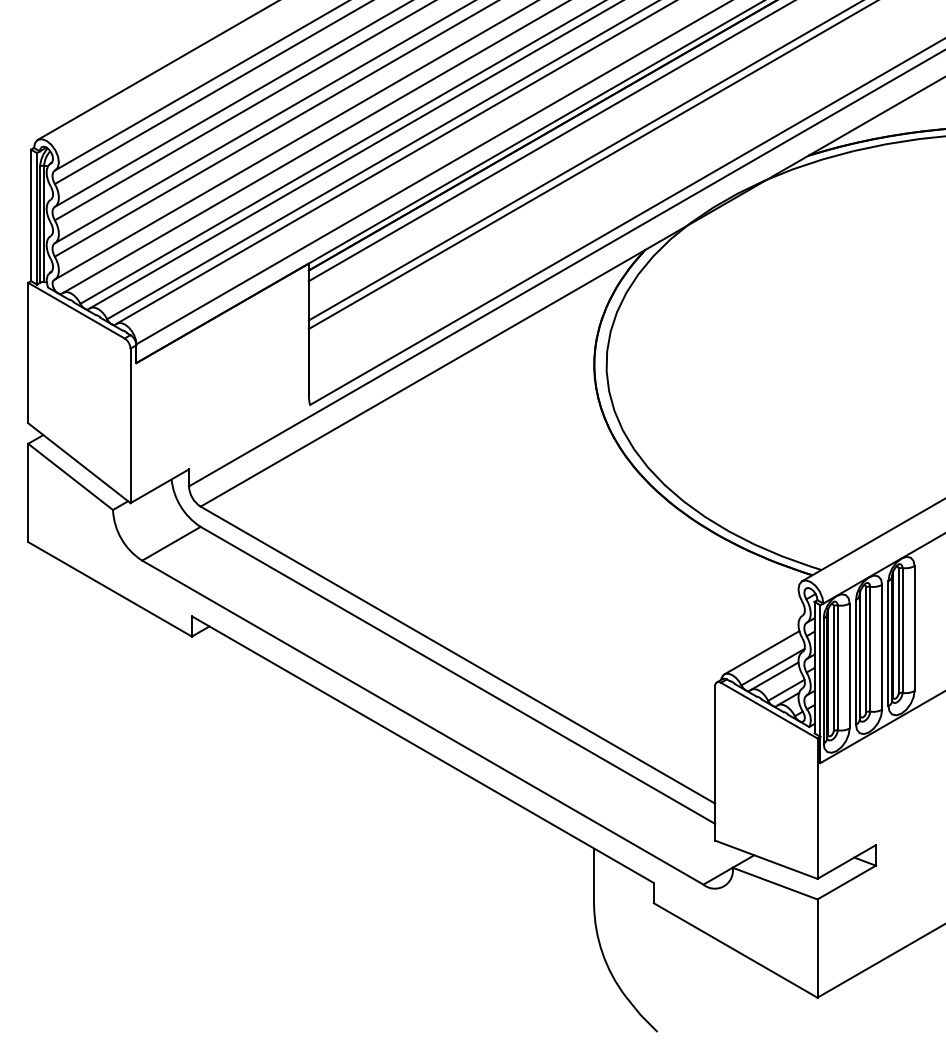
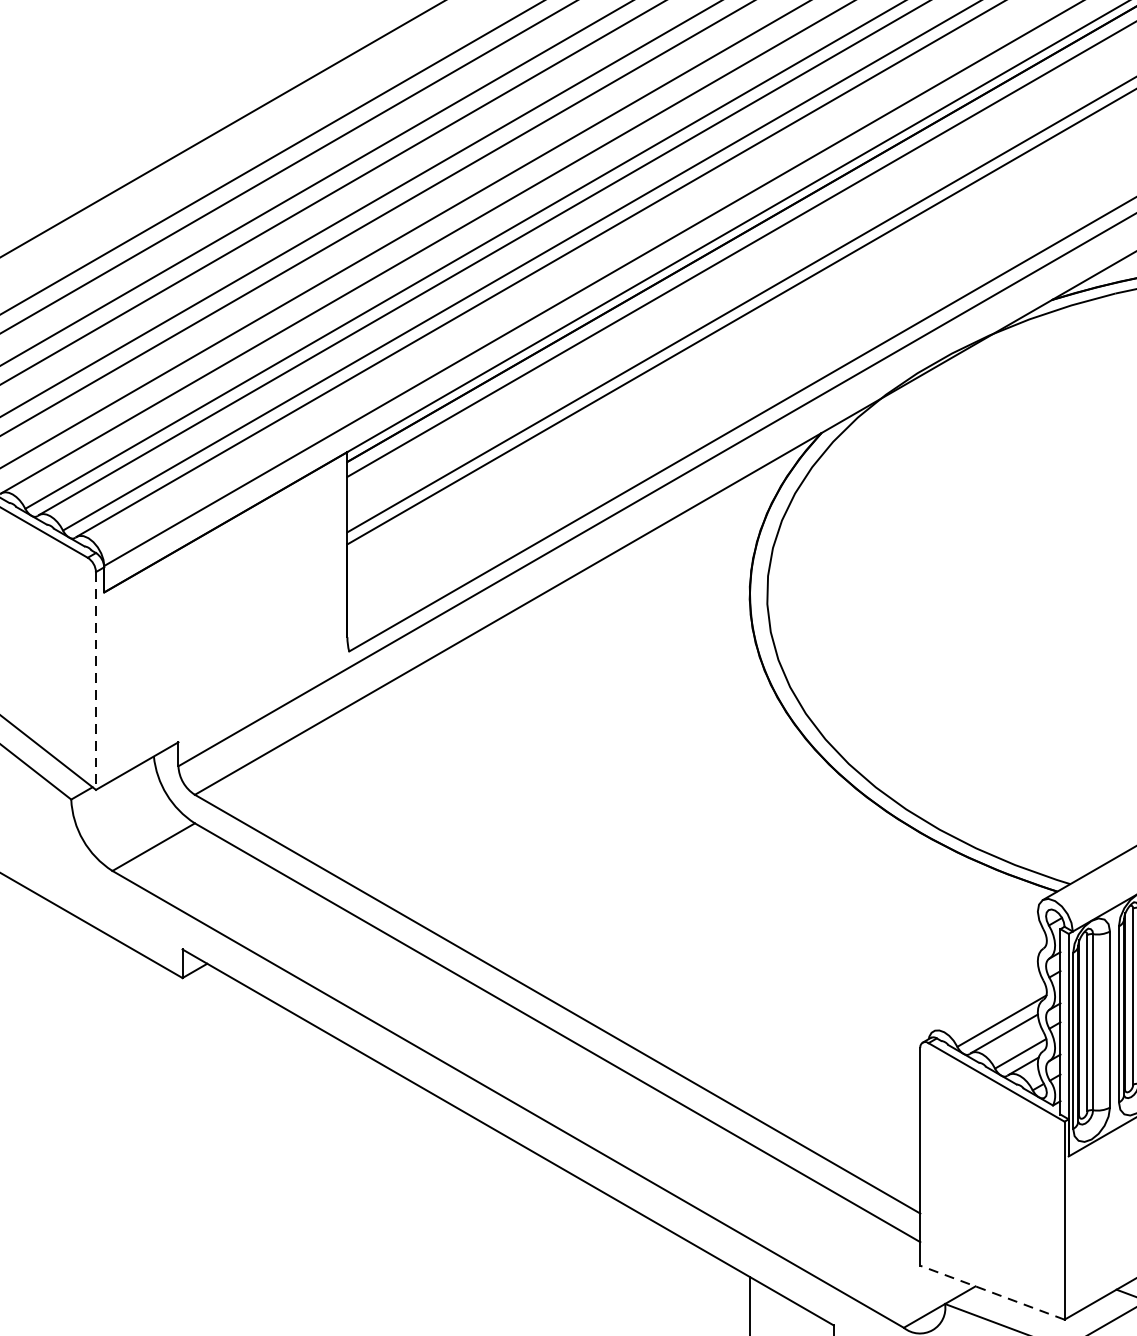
line: (130, 426) -> (95, 681), solid -> dashed
line: (761, 652) -> (985, 1000), removed
line: (766, 859) -> (992, 1292), solid -> dashed

